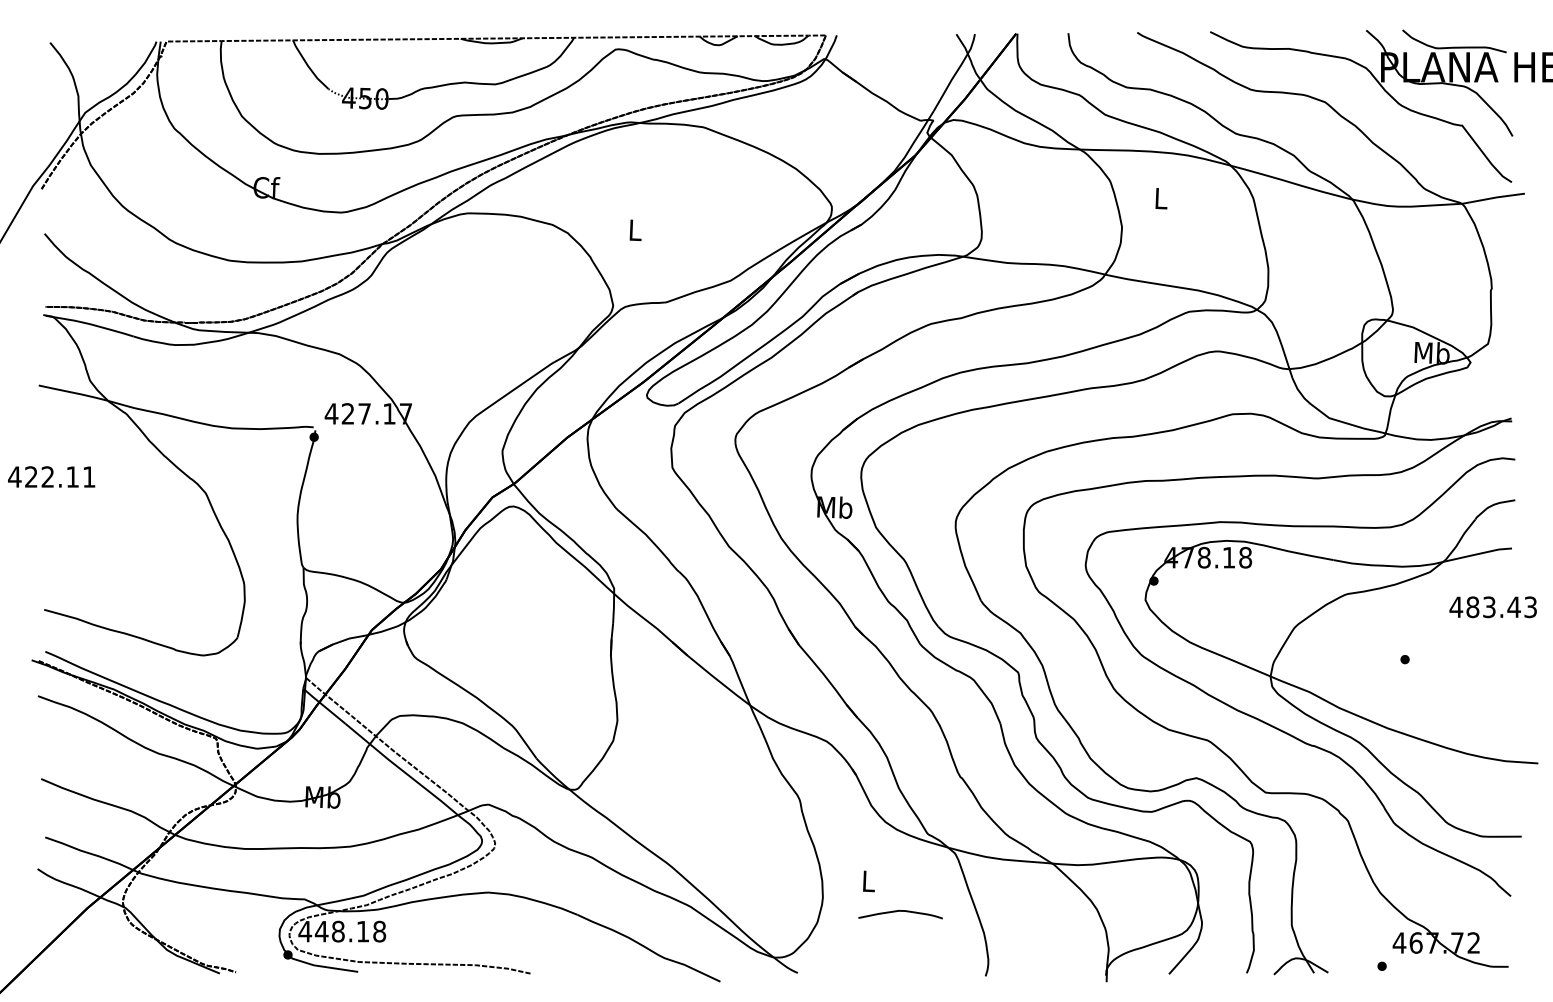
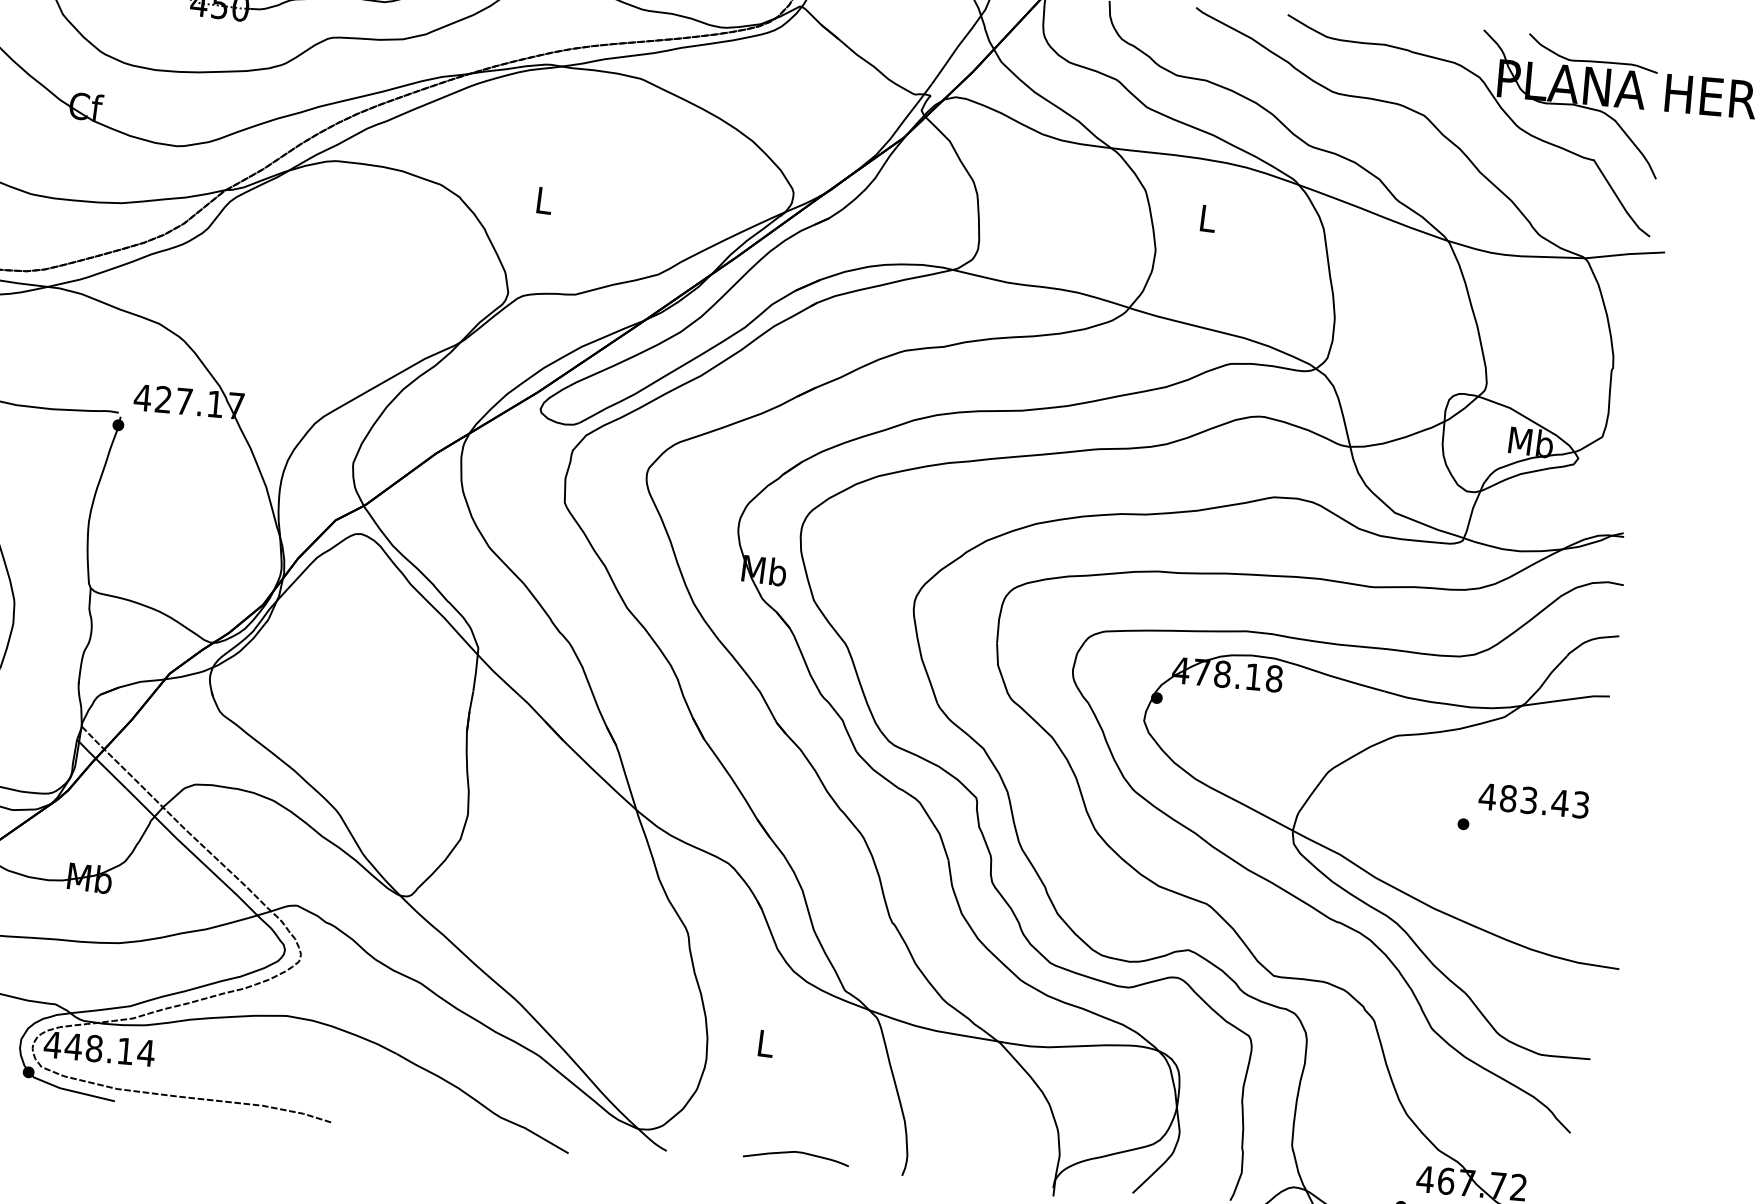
text: (1492, 607) -> (1533, 801), moved
curve: (900, 911) -> (796, 1152), moved
text: (379, 931) -> (146, 1052), 448.18 -> 448.14

